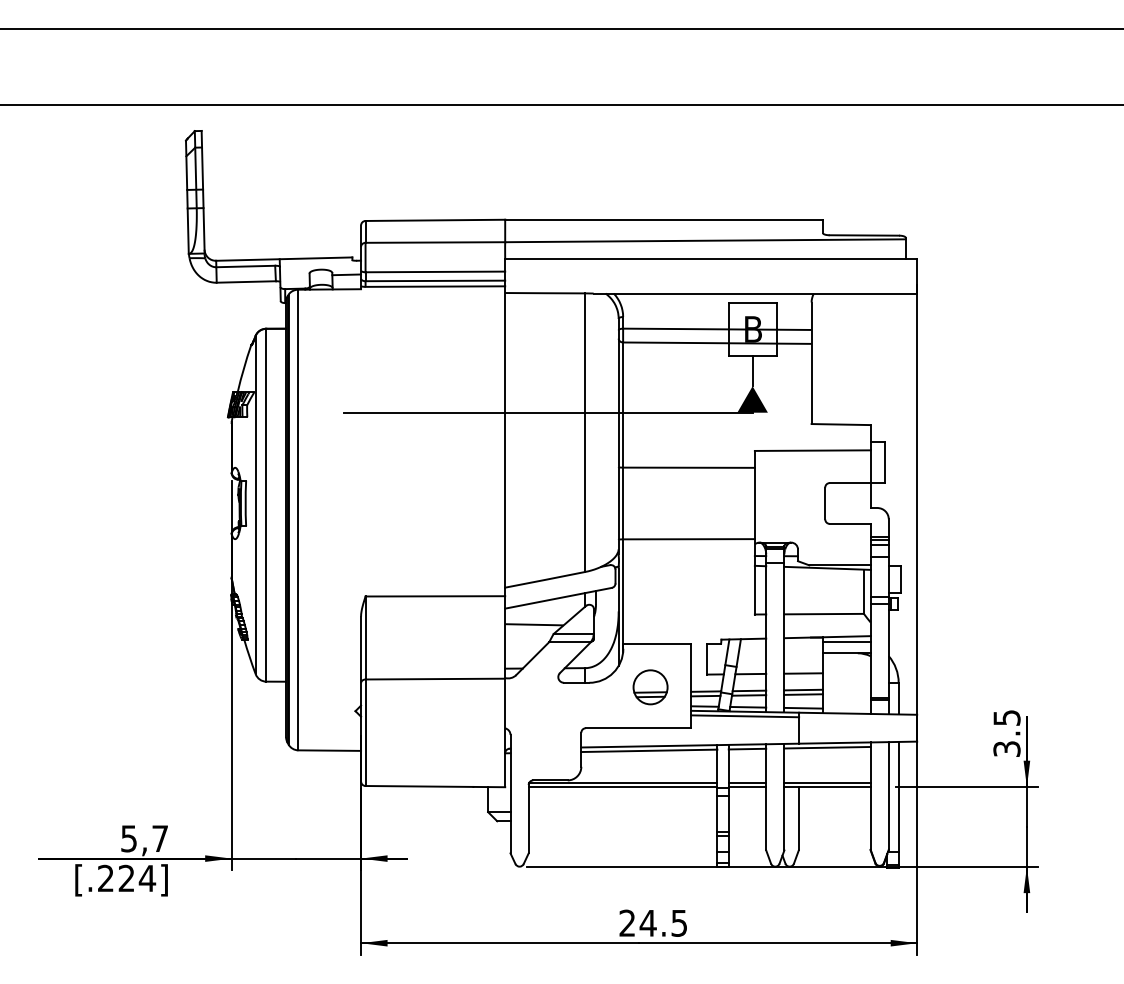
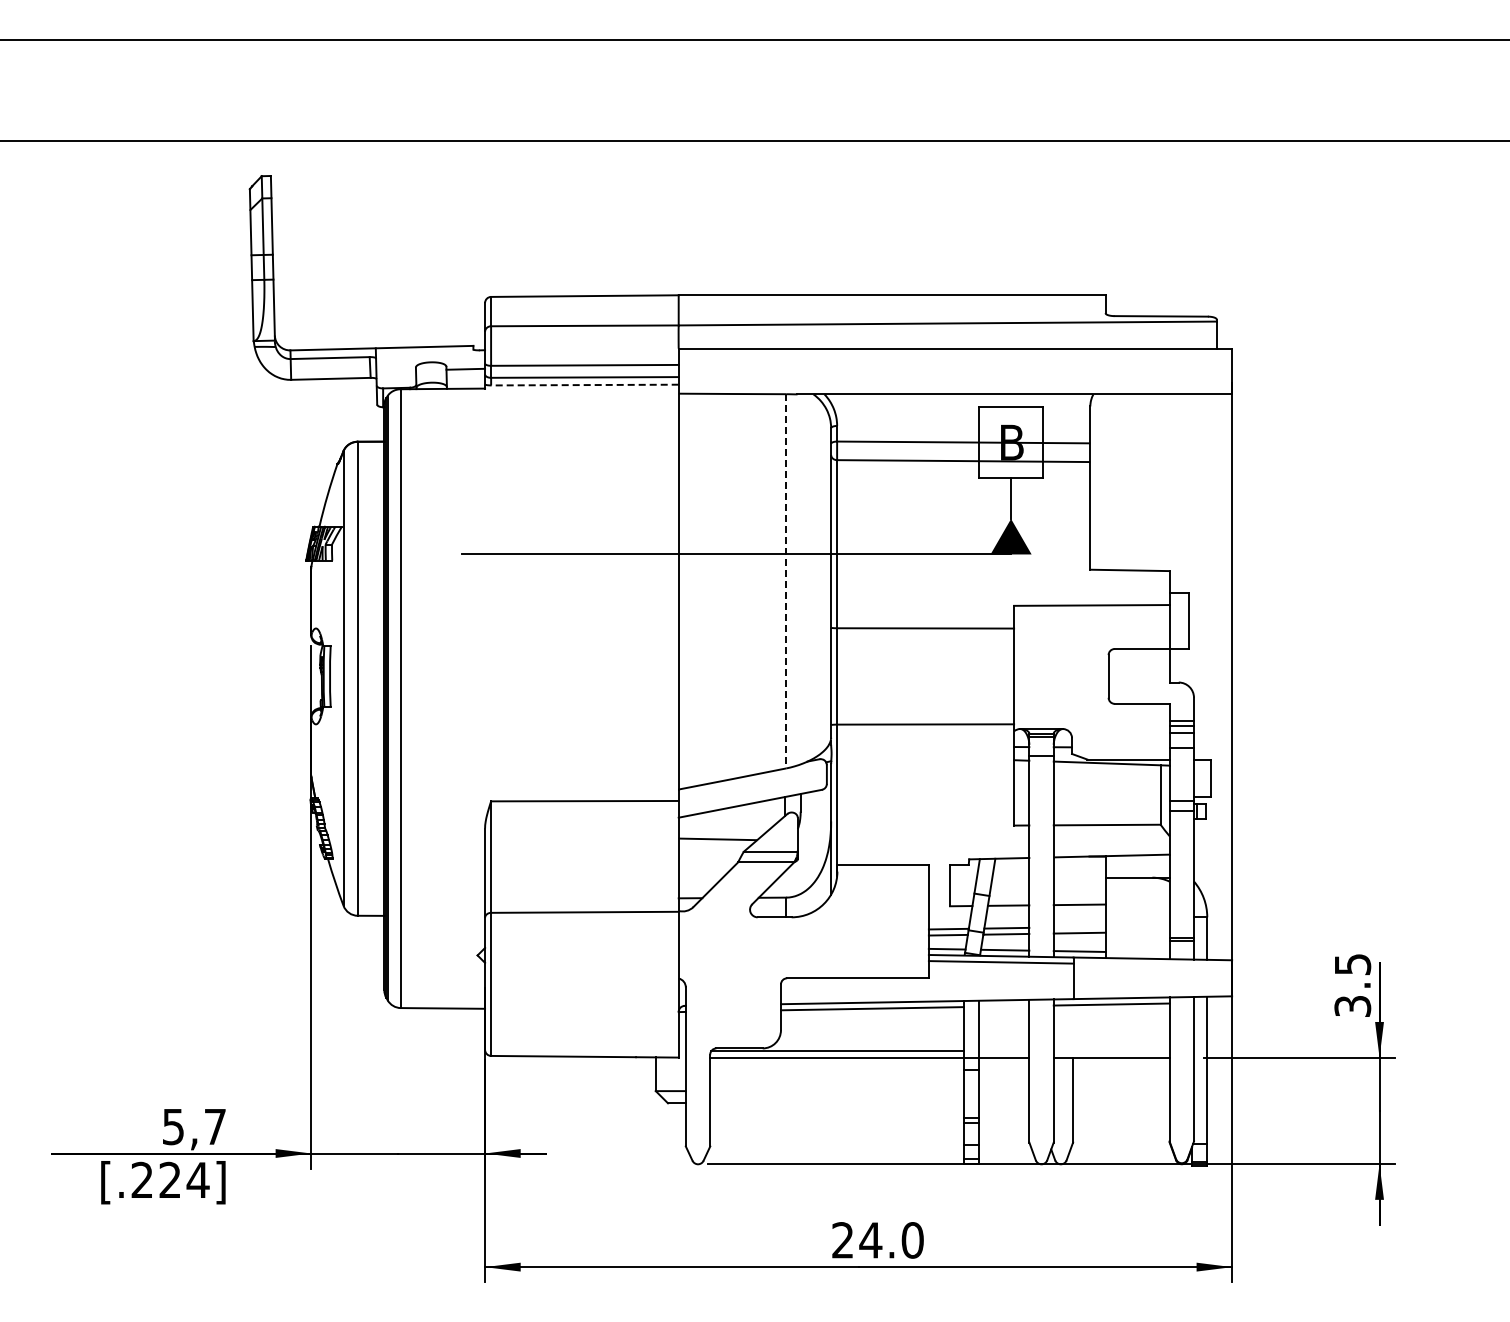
line: (435, 286) -> (584, 385), solid -> dashed
line: (585, 432) -> (786, 581), solid -> dashed
line: (846, 641) -> (1137, 862), removed
part: (650, 687) -> (873, 923), removed
line: (803, 689) -> (1079, 926), removed
line: (746, 748) -> (1003, 1005), removed
line: (746, 782) -> (1003, 1051), removed
line: (827, 782) -> (1111, 1051), removed
text: (679, 923) -> (912, 1240), 24.5 -> 24.0

